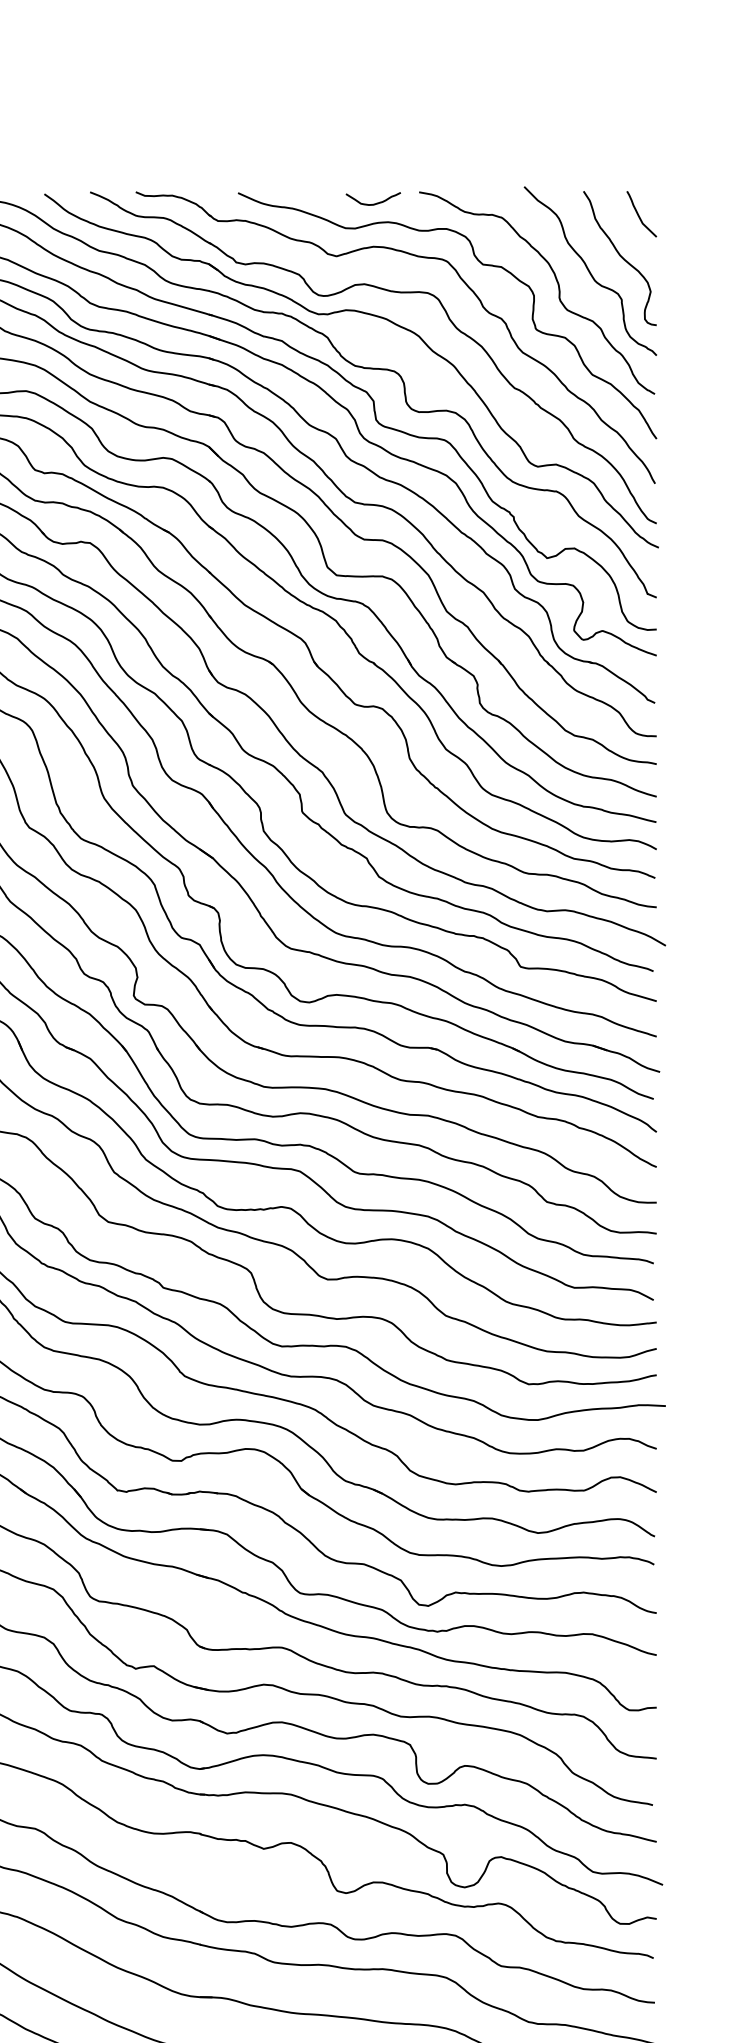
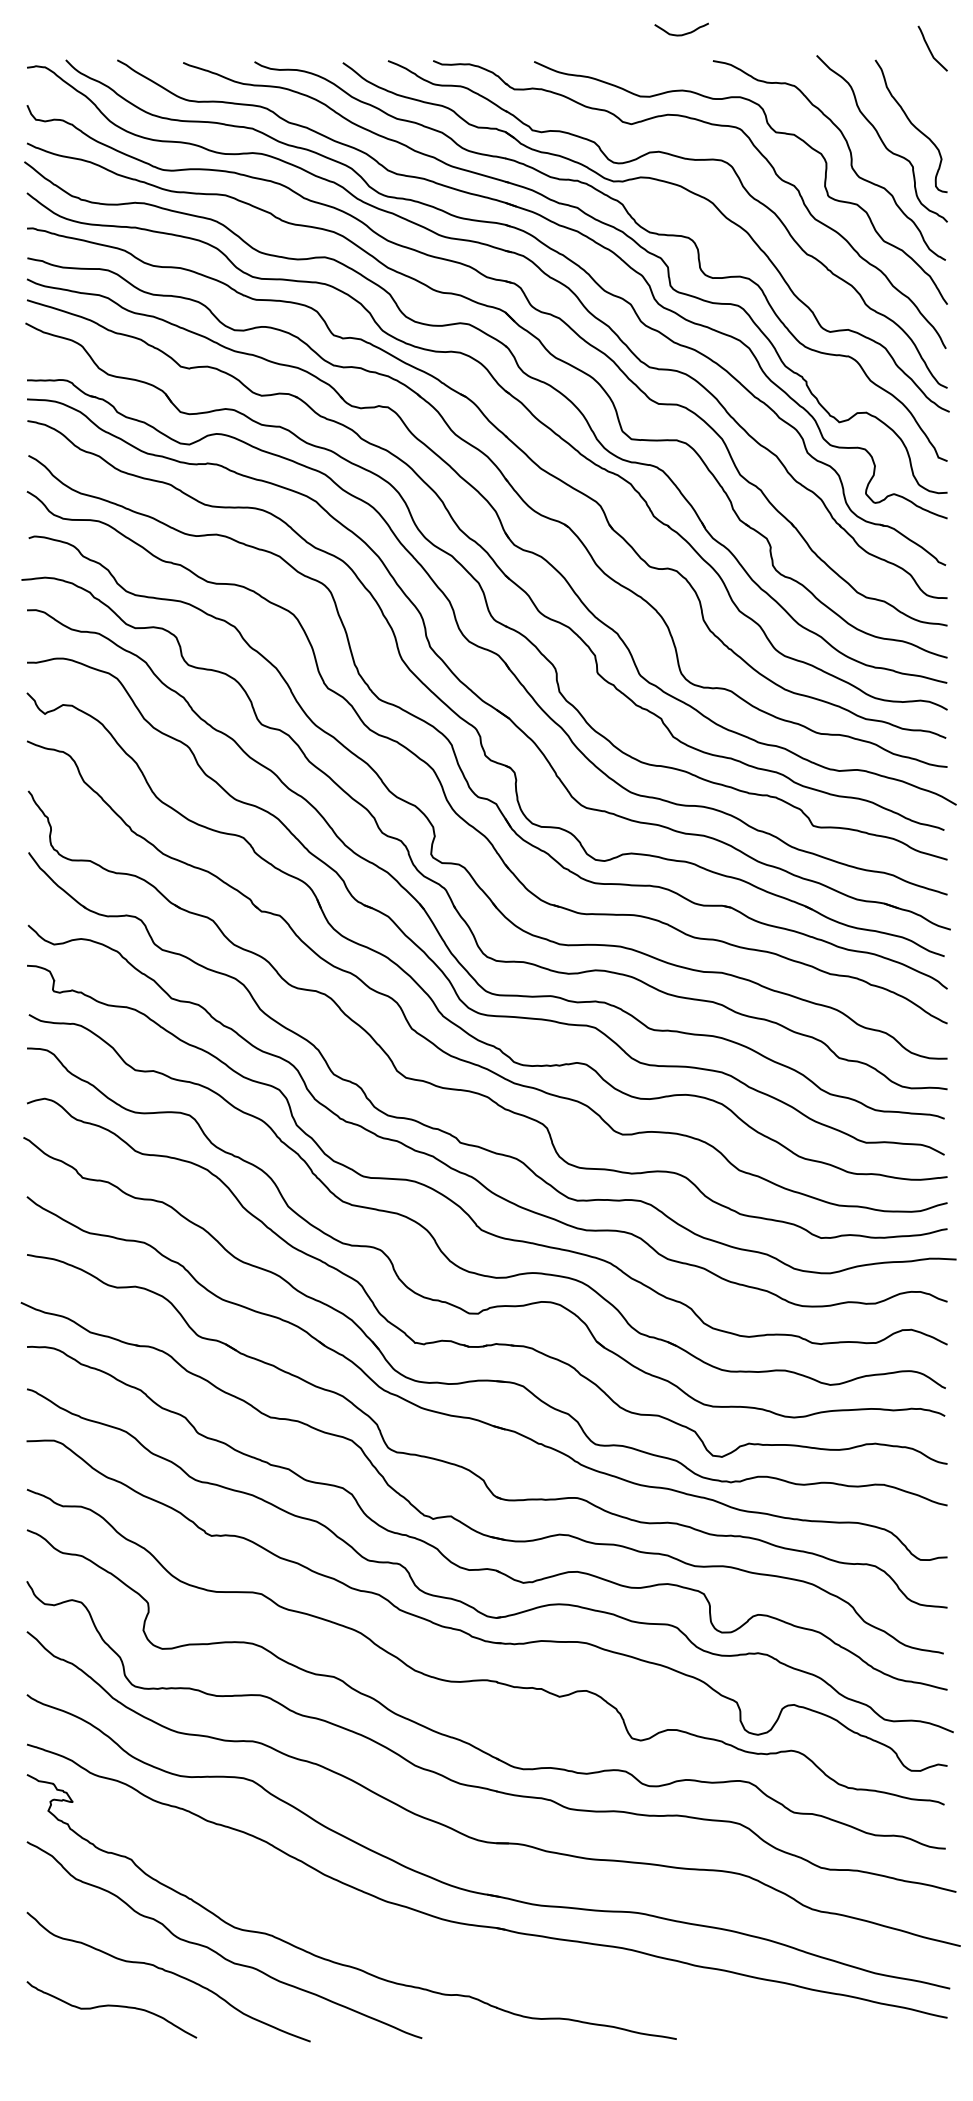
curve: (375, 202) -> (683, 33), moved
curve: (639, 215) -> (930, 49), moved

